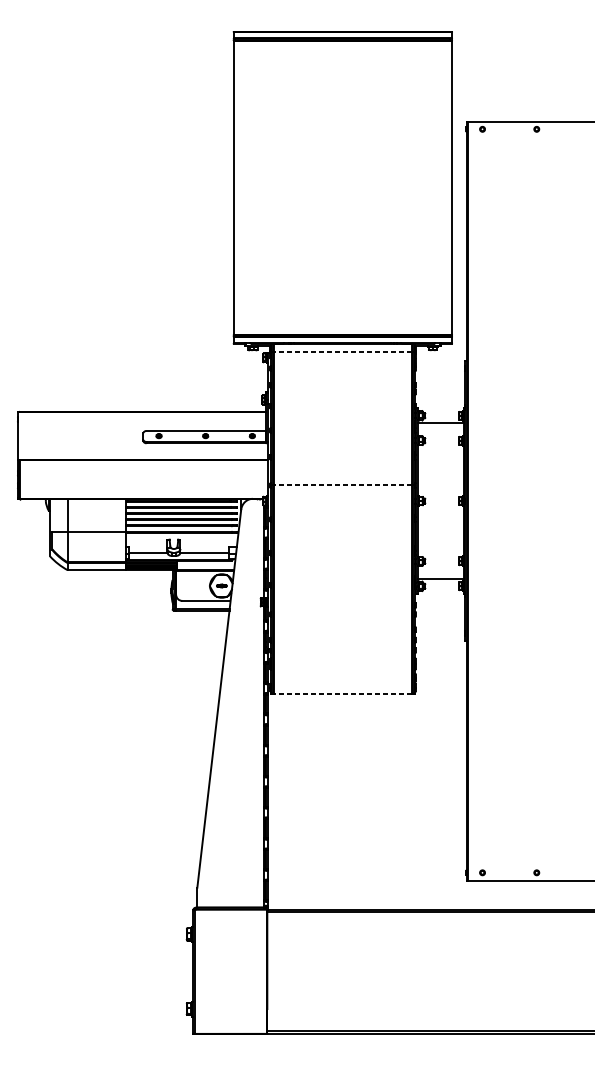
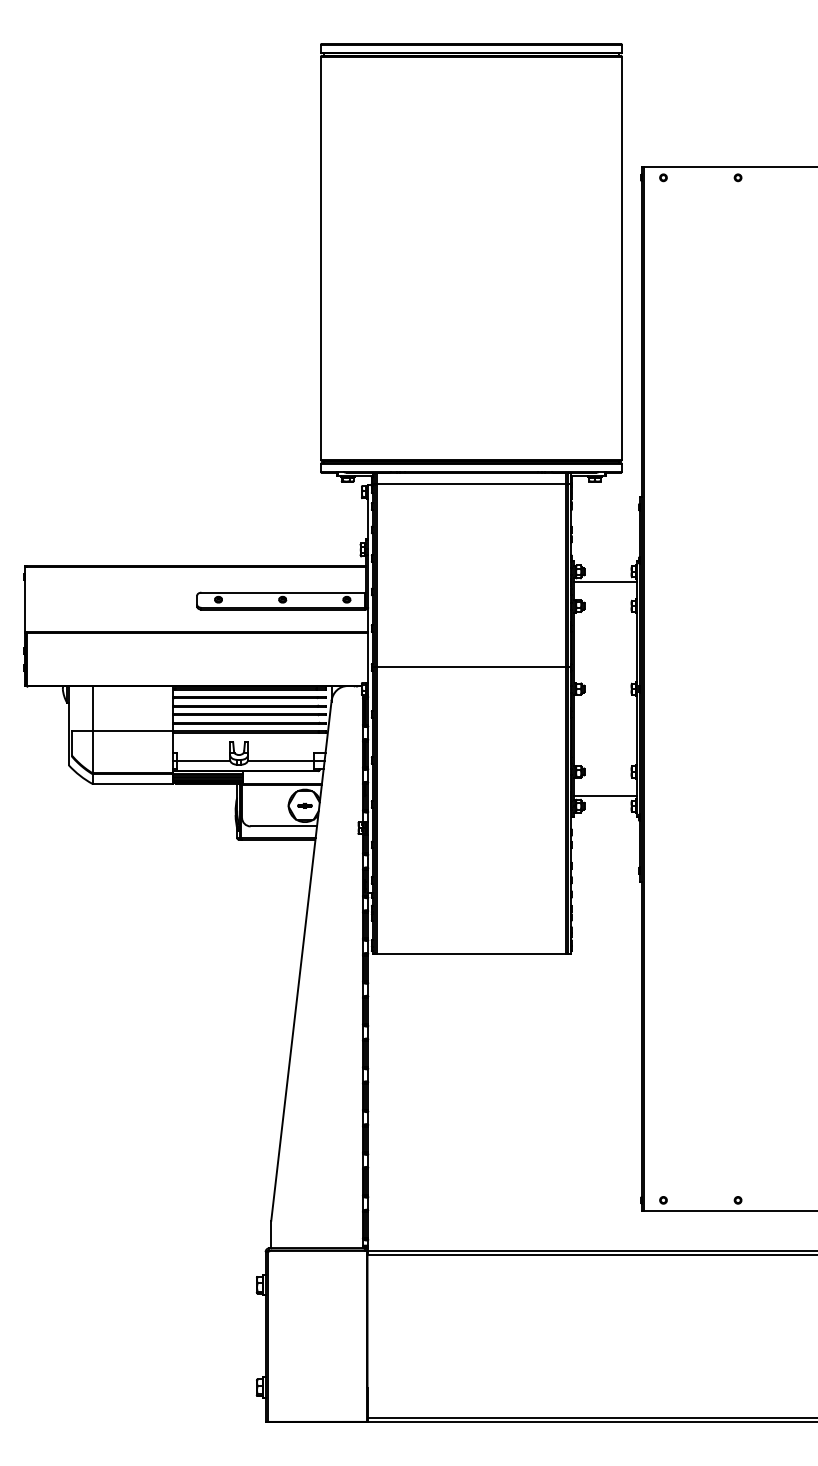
line: (342, 352) -> (471, 484), dashed -> solid
line: (342, 484) -> (471, 666), dashed -> solid
line: (342, 693) -> (471, 953), dashed -> solid

